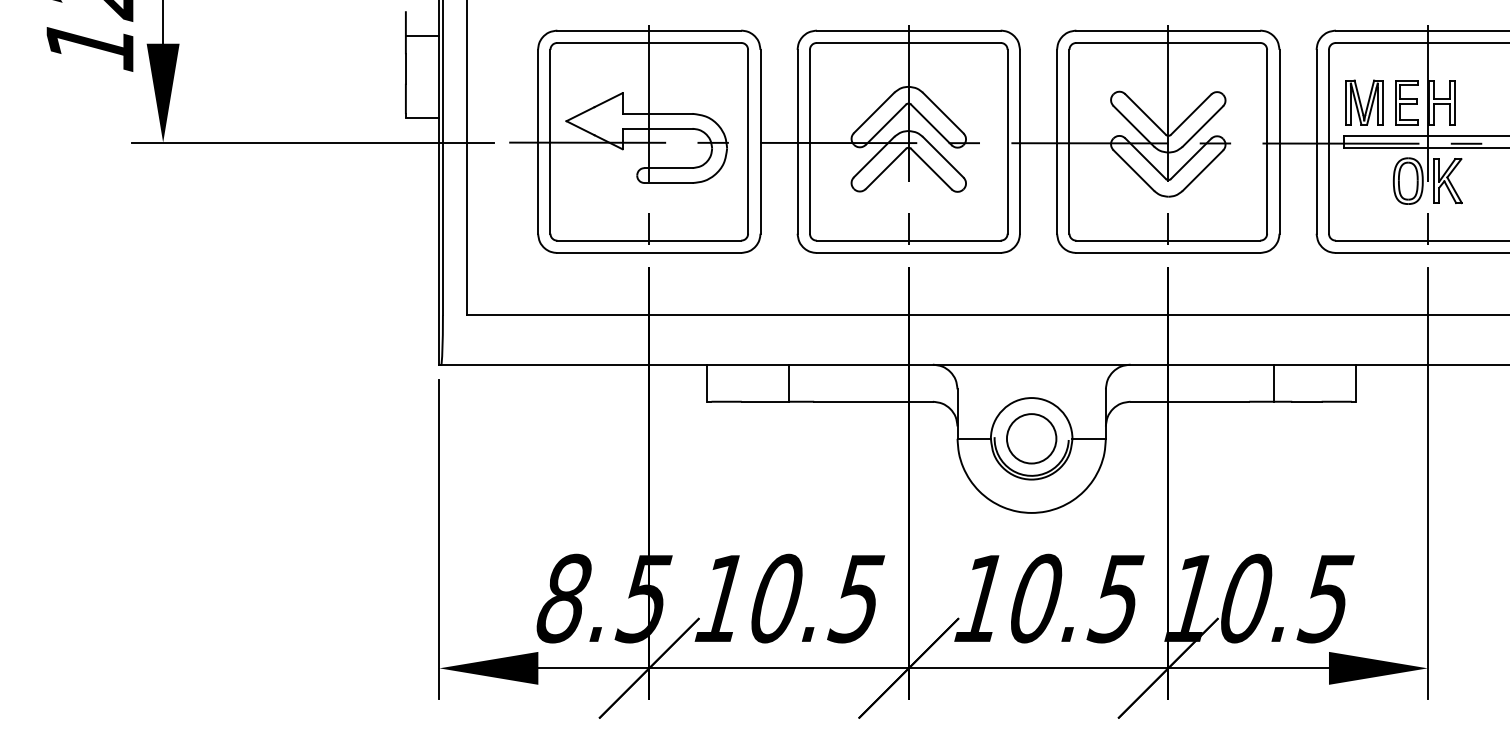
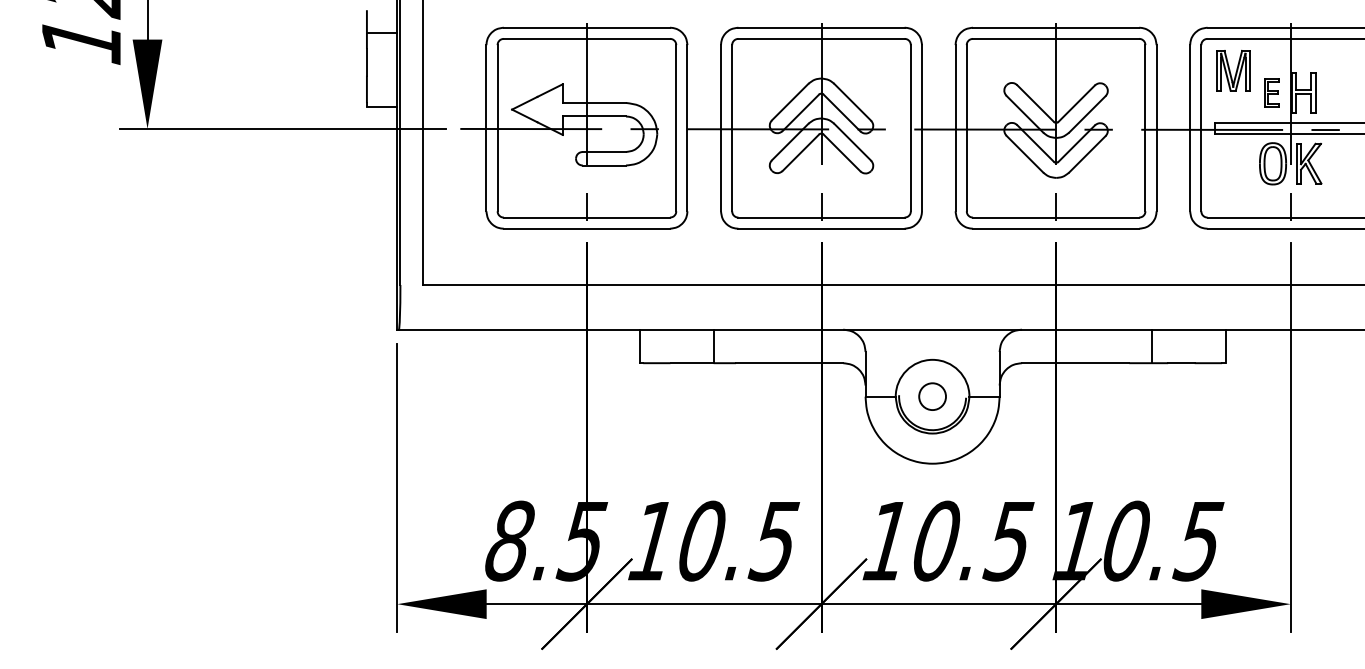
part: (1364, 102) -> (1233, 70), moved
part: (1406, 102) -> (1271, 92), size x0.7
circle: (1031, 438) -> (932, 396), size x0.6

